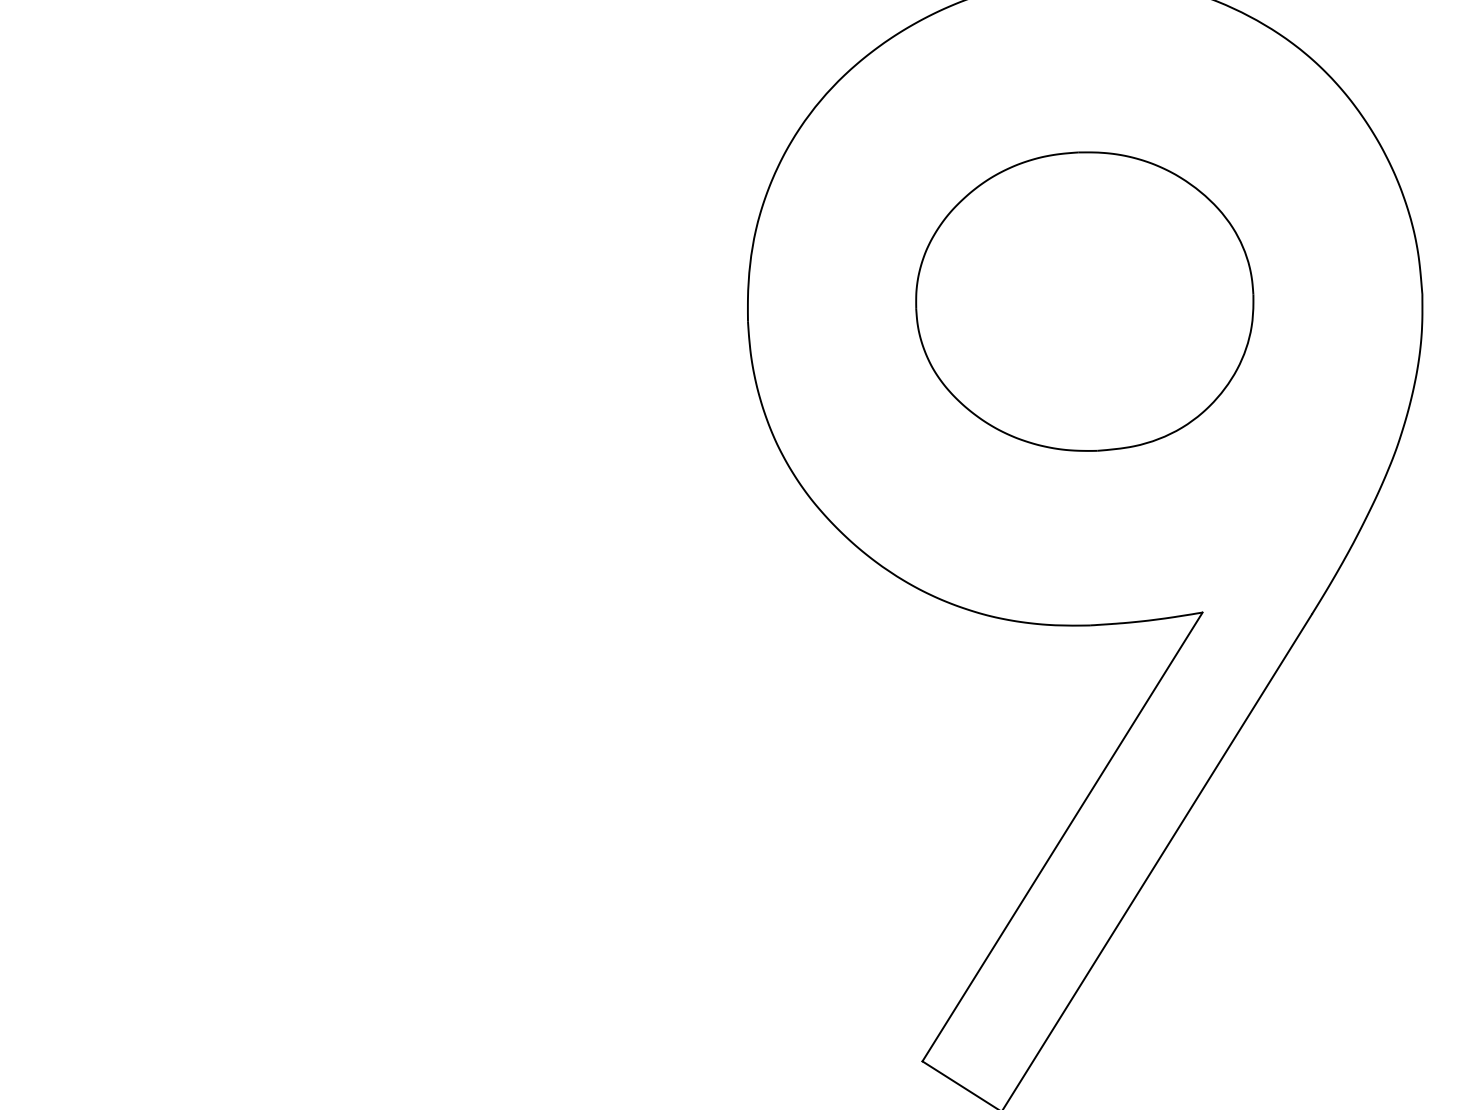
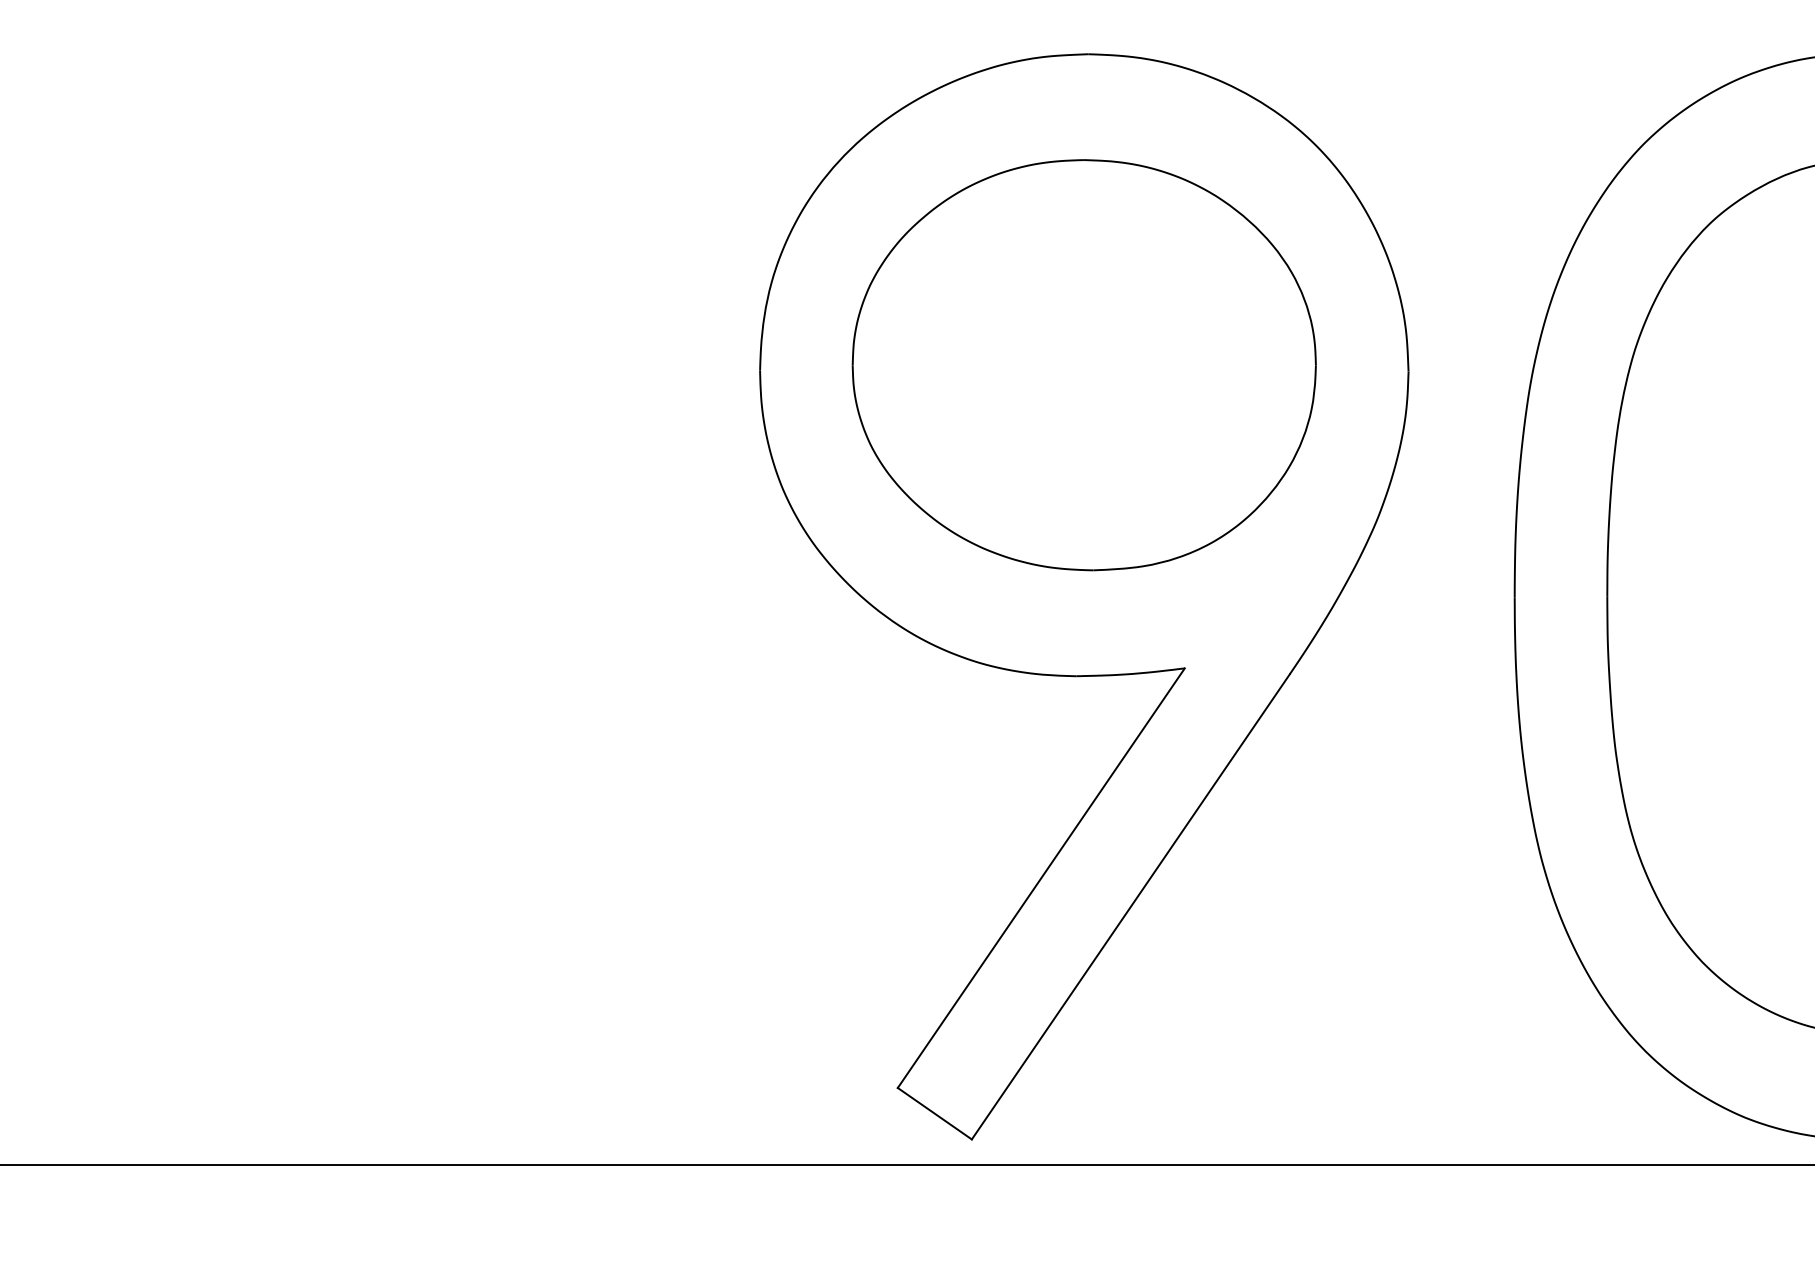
part: (1084, 302) -> (1083, 365), size x1.43

